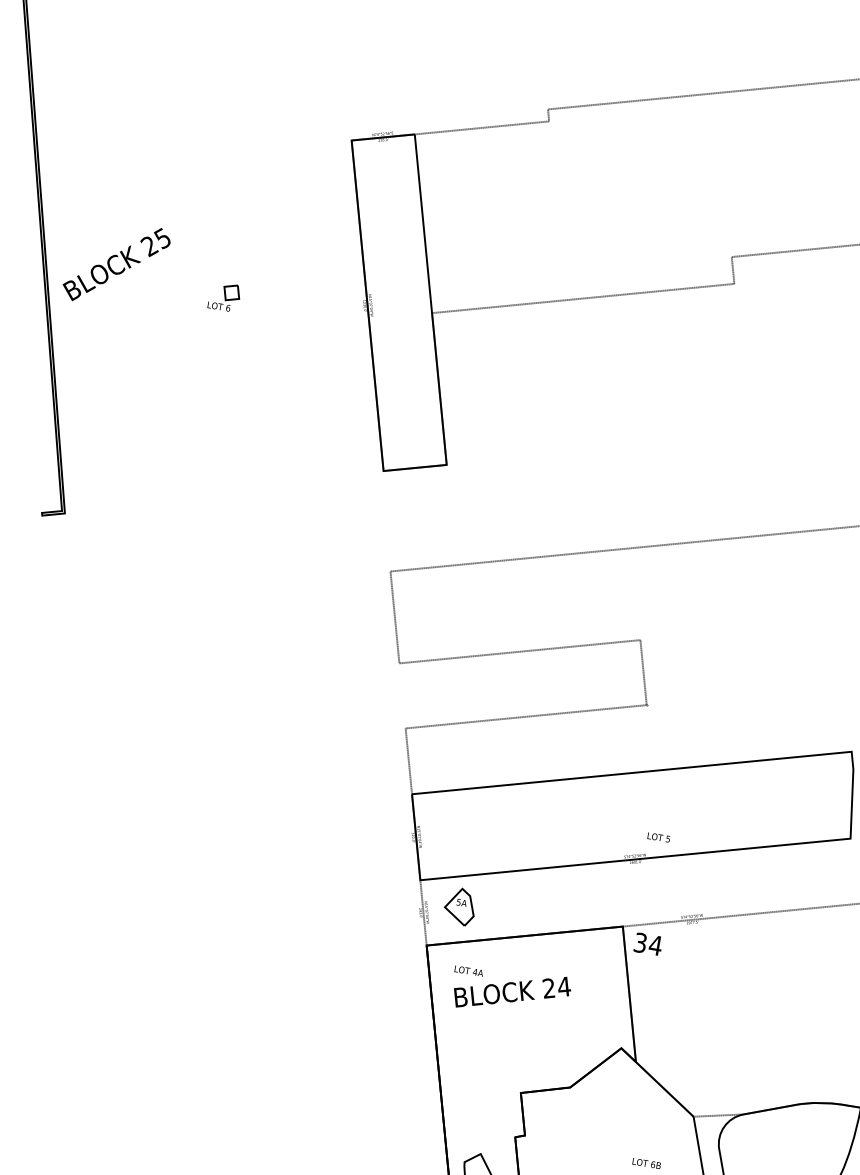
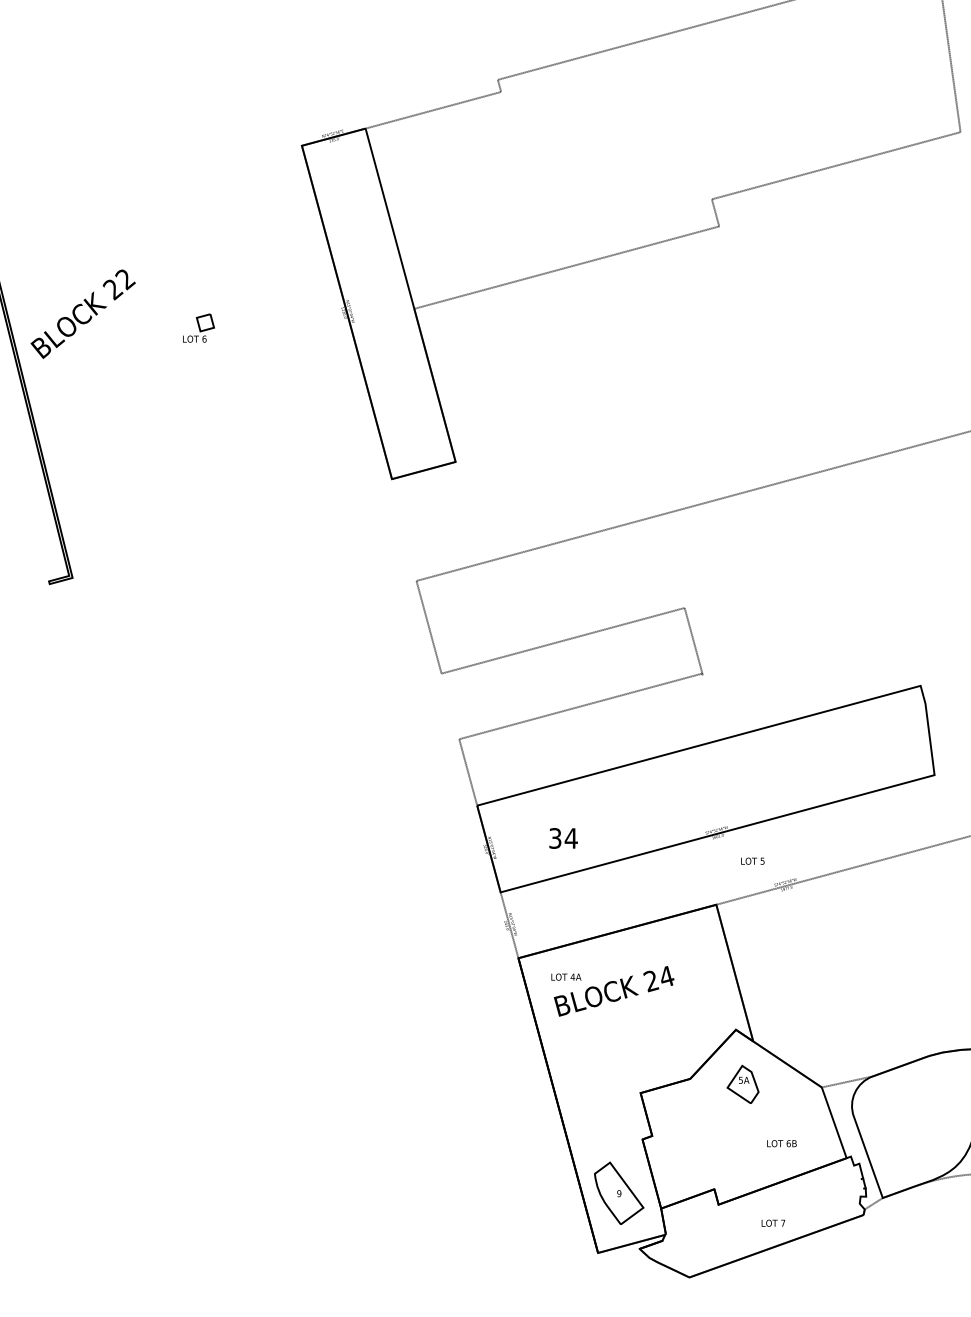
text: (162, 238) -> (125, 279), 25 -> 22
text: (658, 836) -> (752, 860), moved
part: (459, 905) -> (742, 1083), moved
text: (648, 944) -> (563, 838), moved

